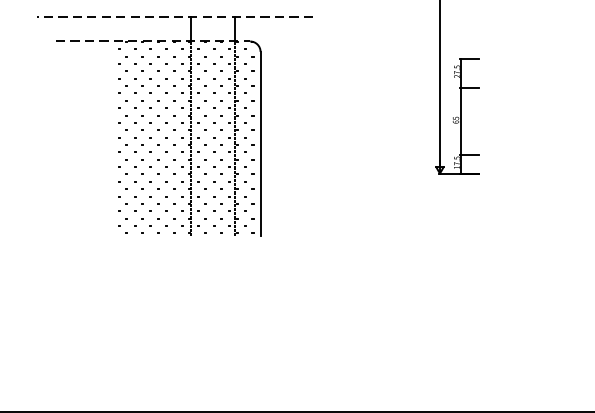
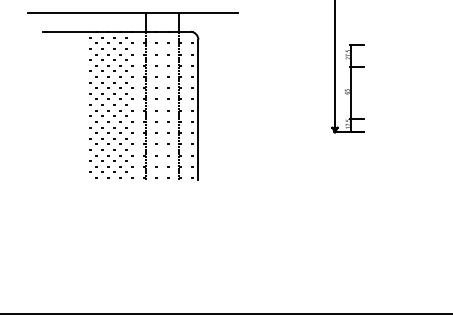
line: (174, 17) -> (132, 13), dashed -> solid
line: (153, 41) -> (116, 31), dashed -> solid

